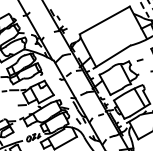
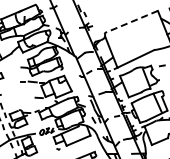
line: (105, 20) -> (131, 22), solid -> dashed

